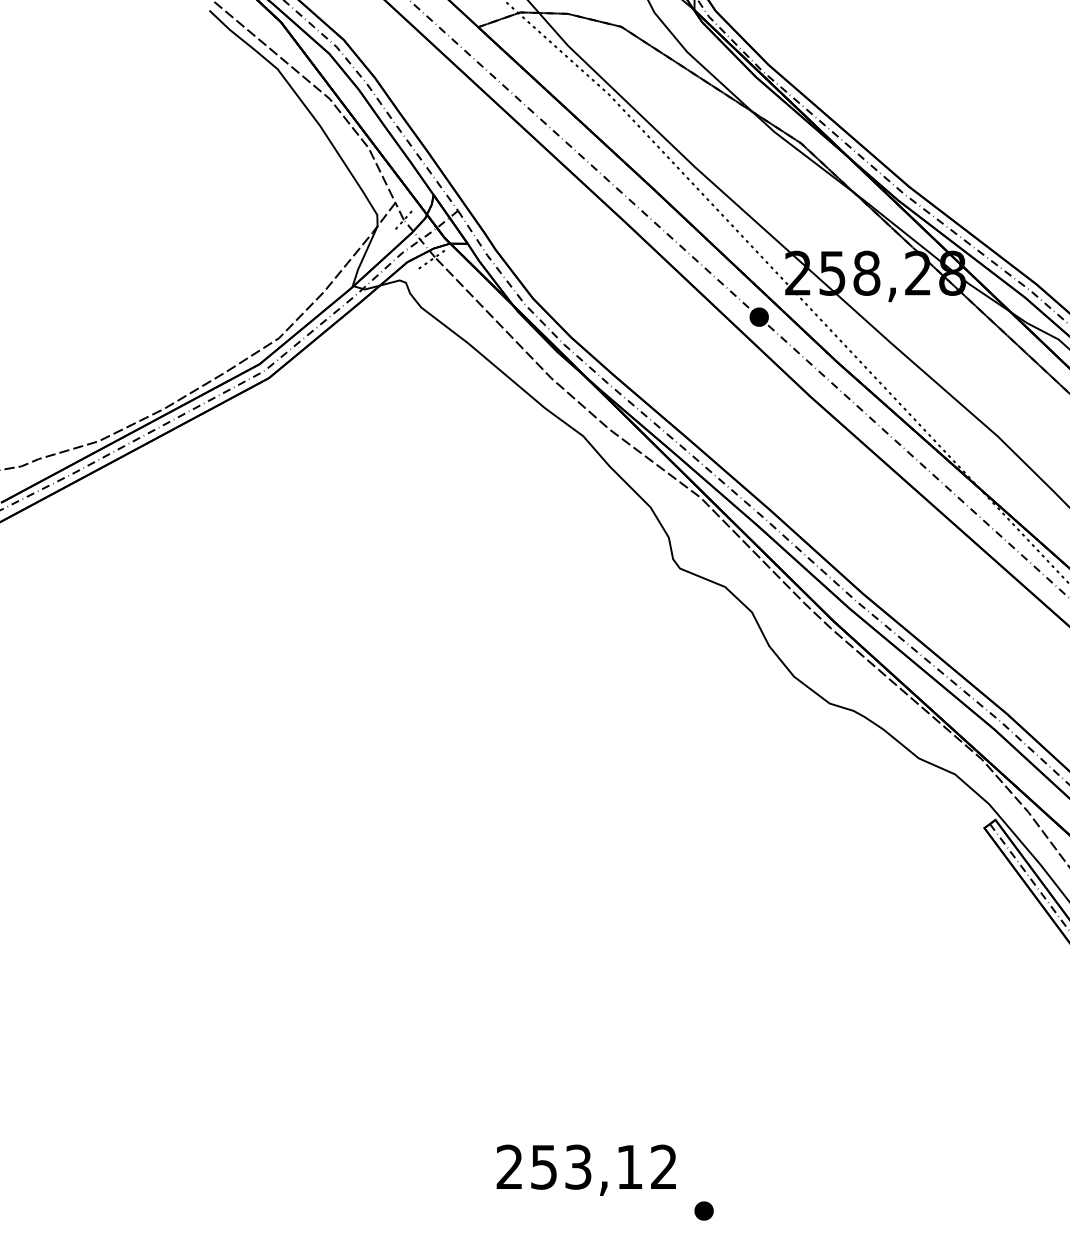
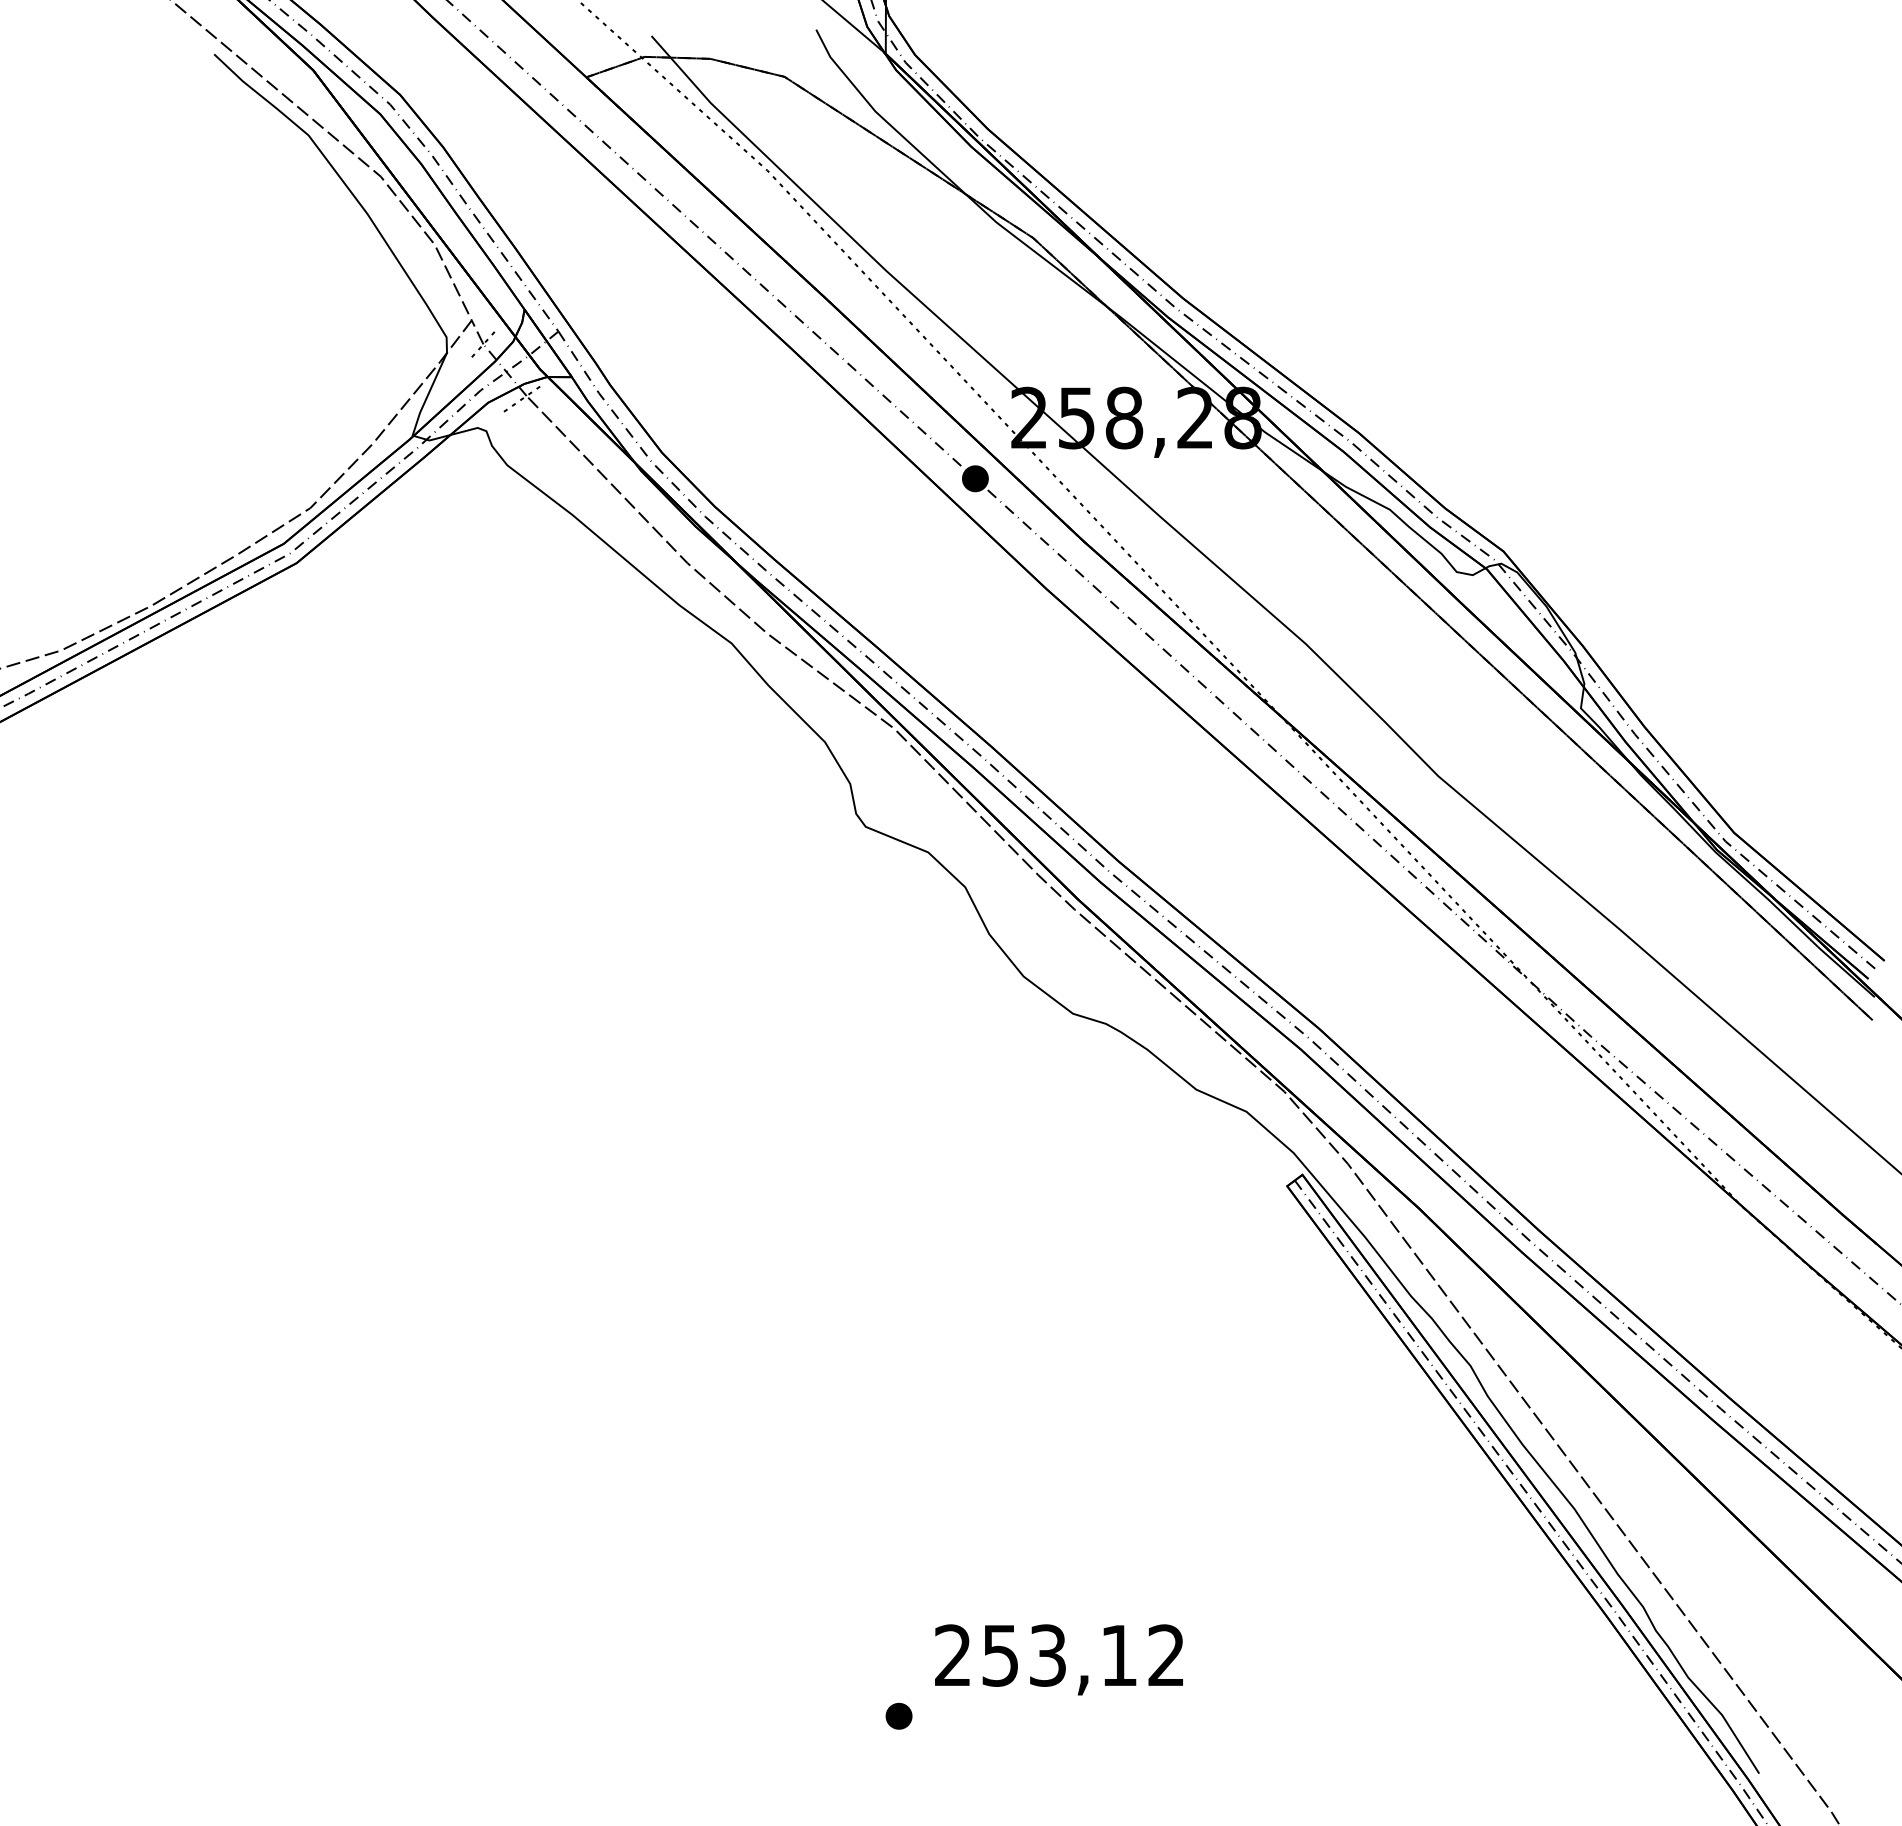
text: (585, 1170) -> (1058, 1659), moved

